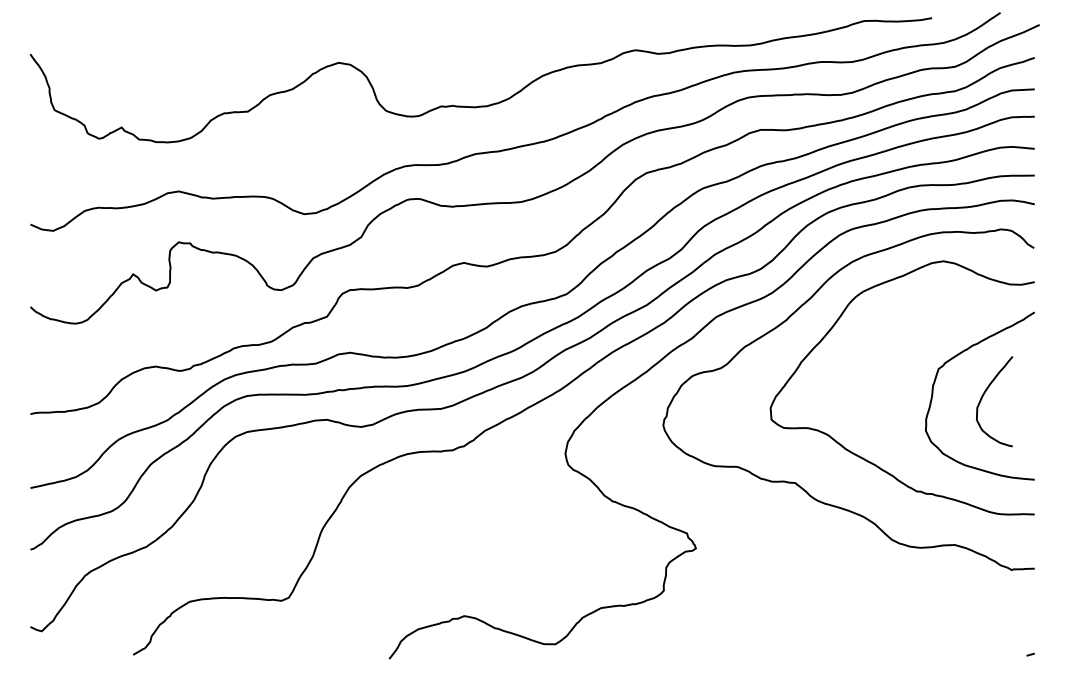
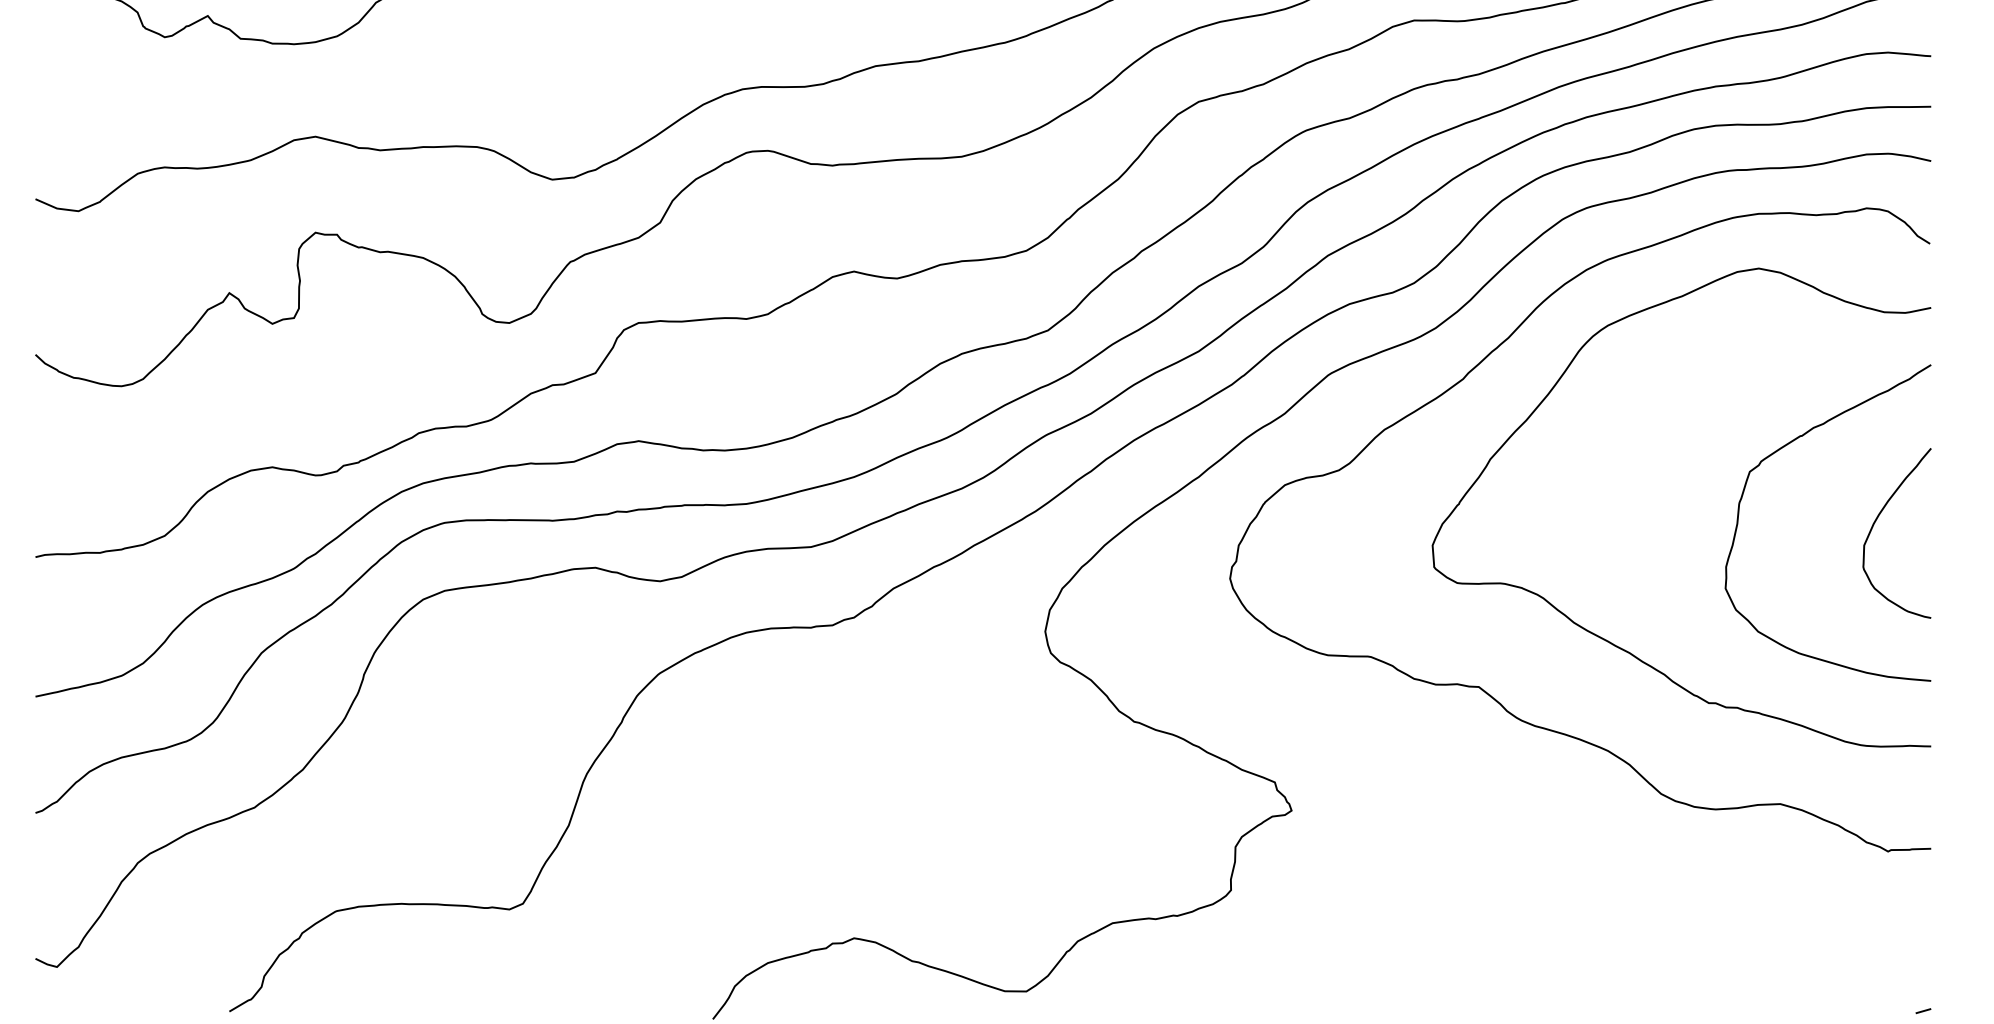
curve: (985, 393) -> (1879, 518), moved

